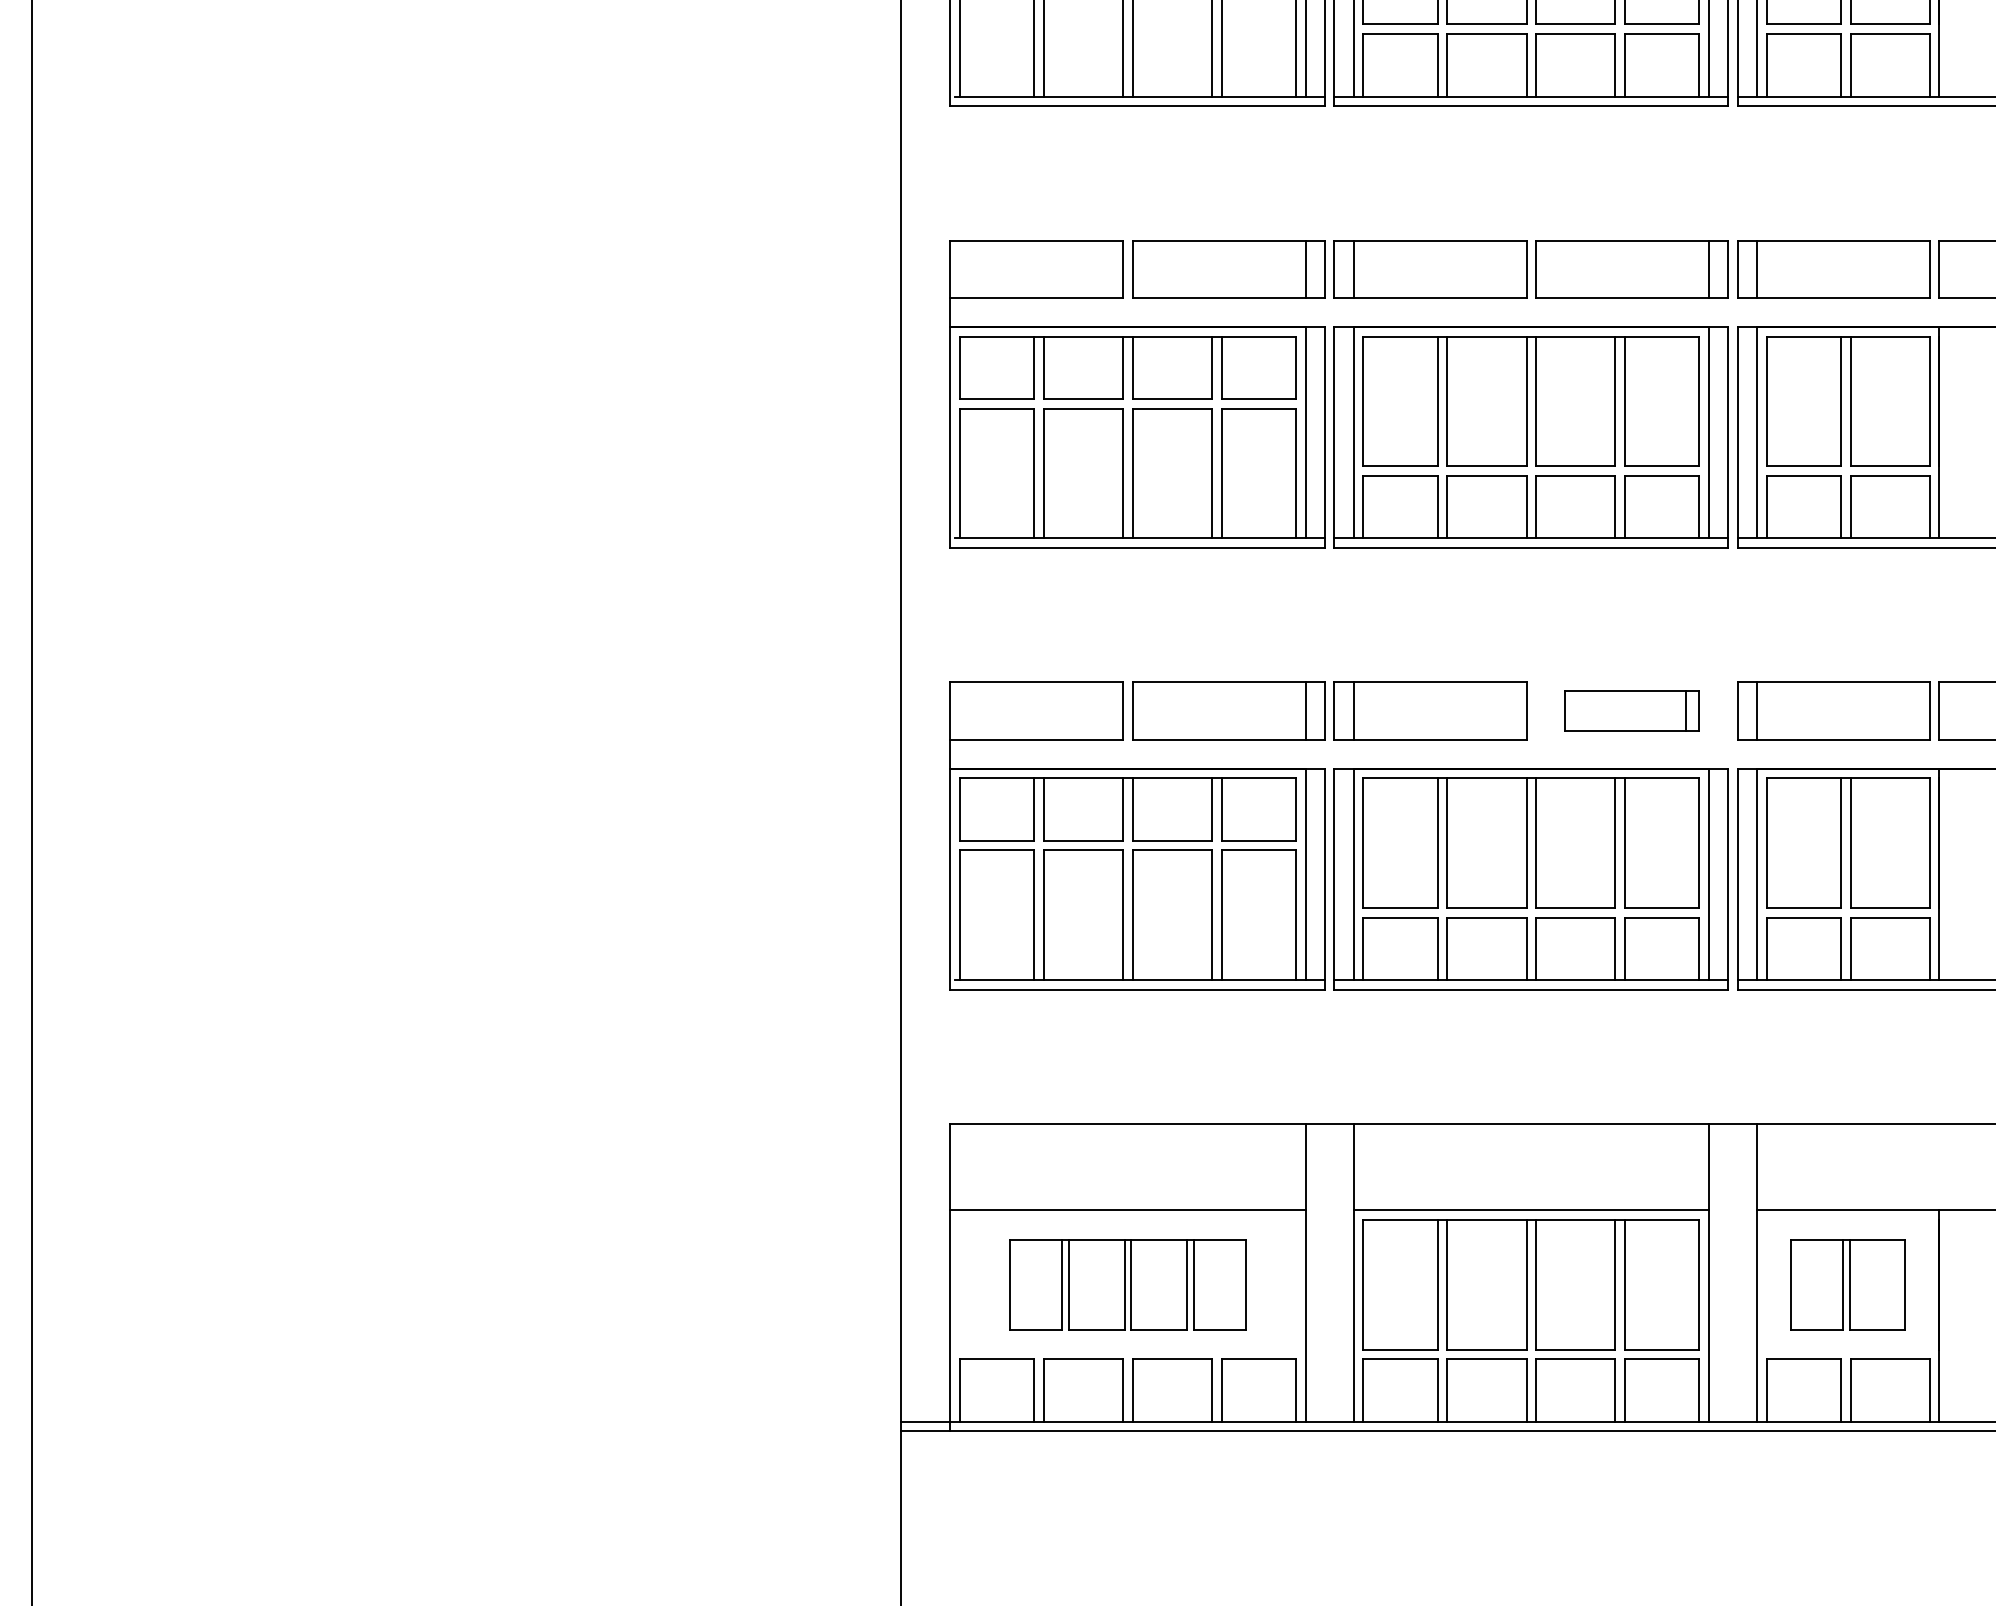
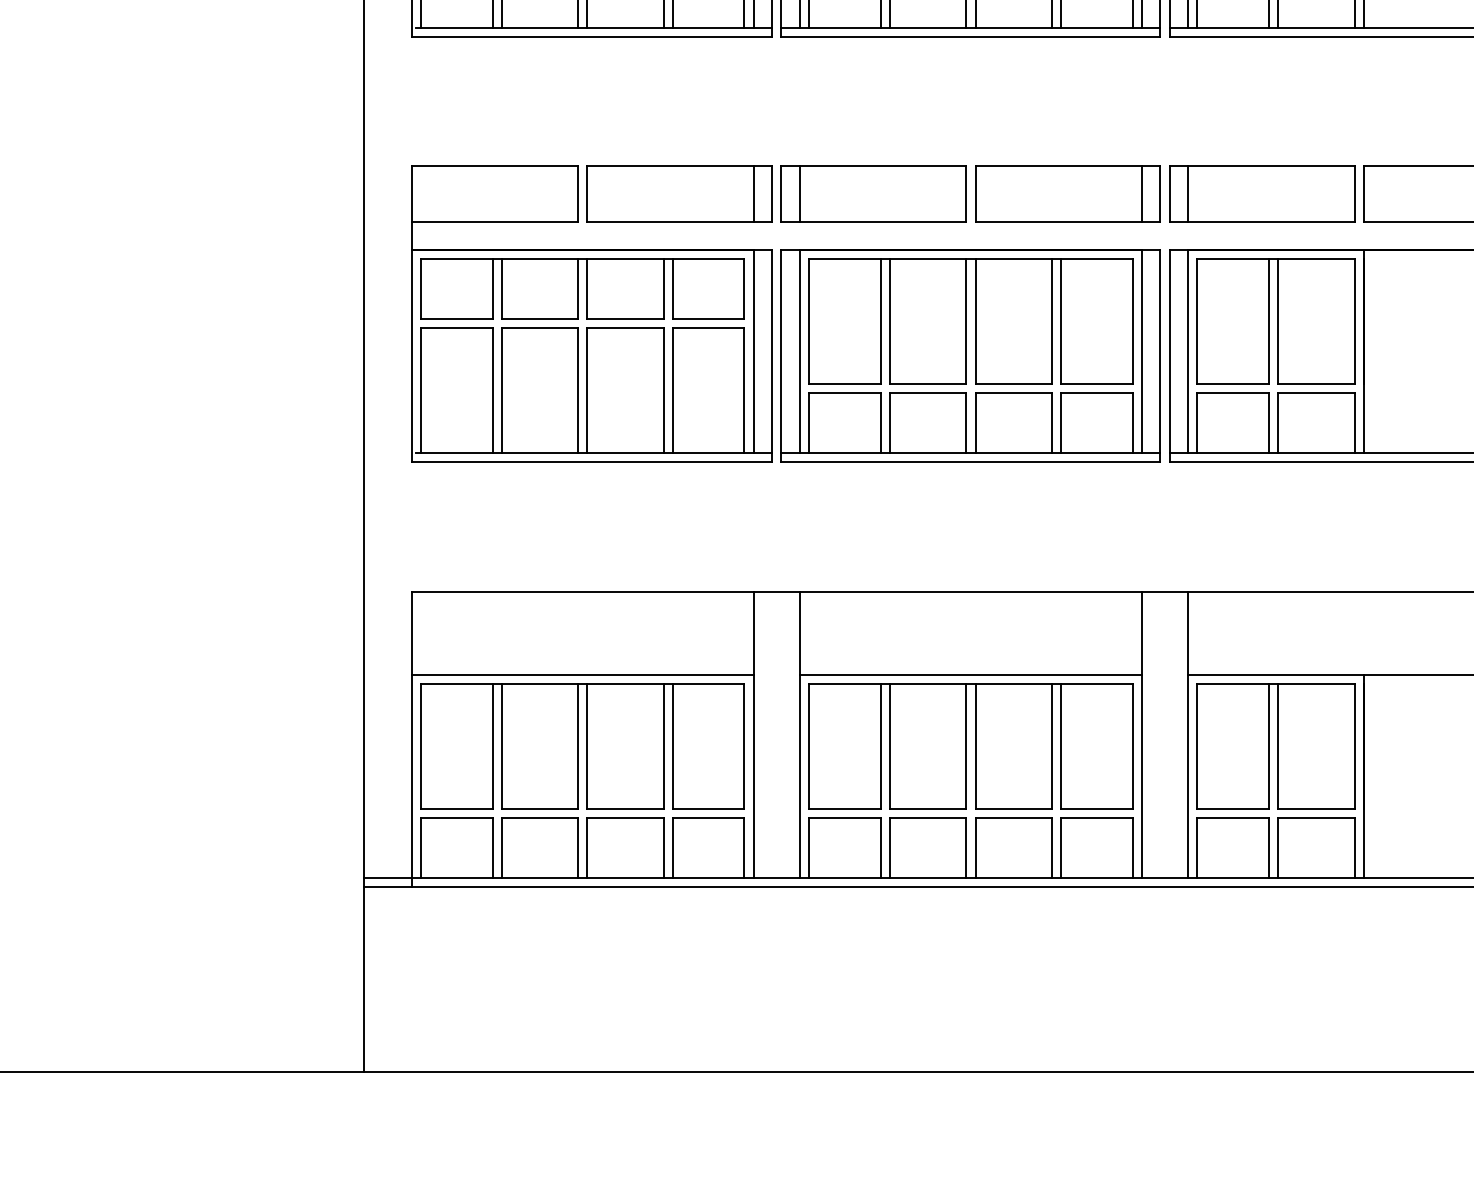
part: (1631, 710) -> (1067, 193), size x1.43
part: (1127, 1284) -> (582, 746), size x1.43
part: (1848, 1284) -> (1276, 746), size x1.43

